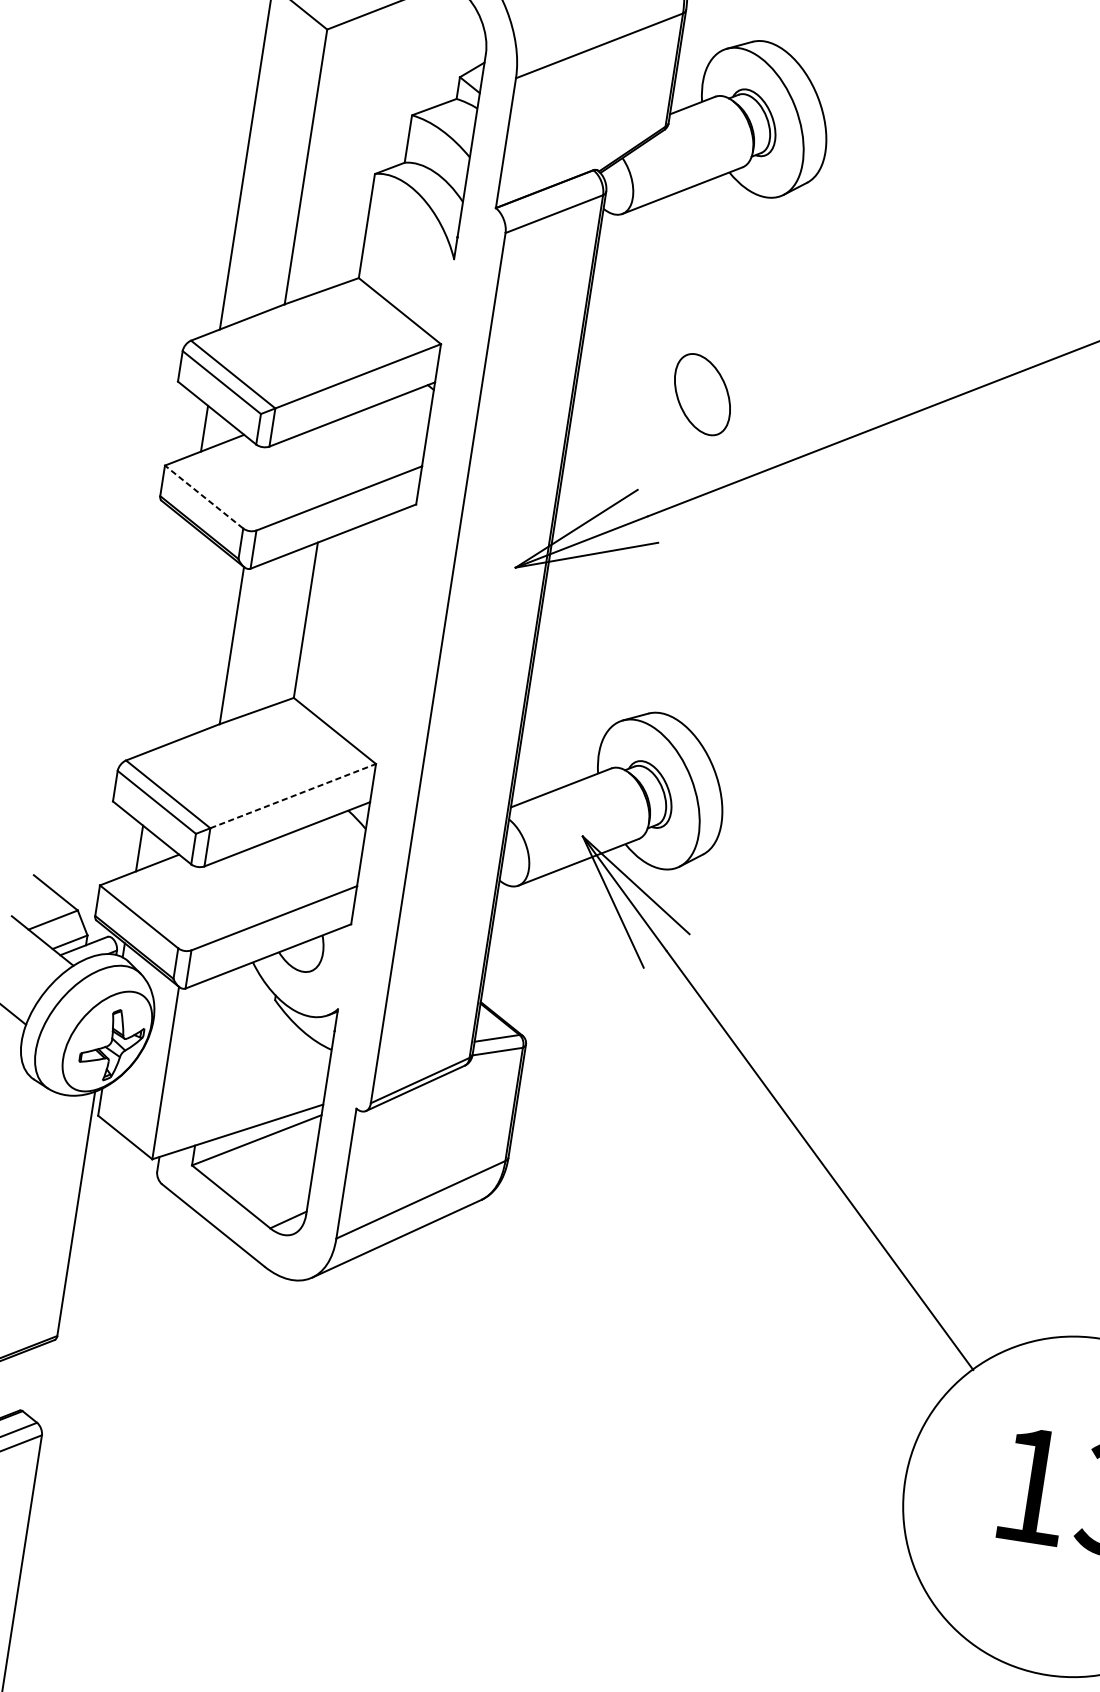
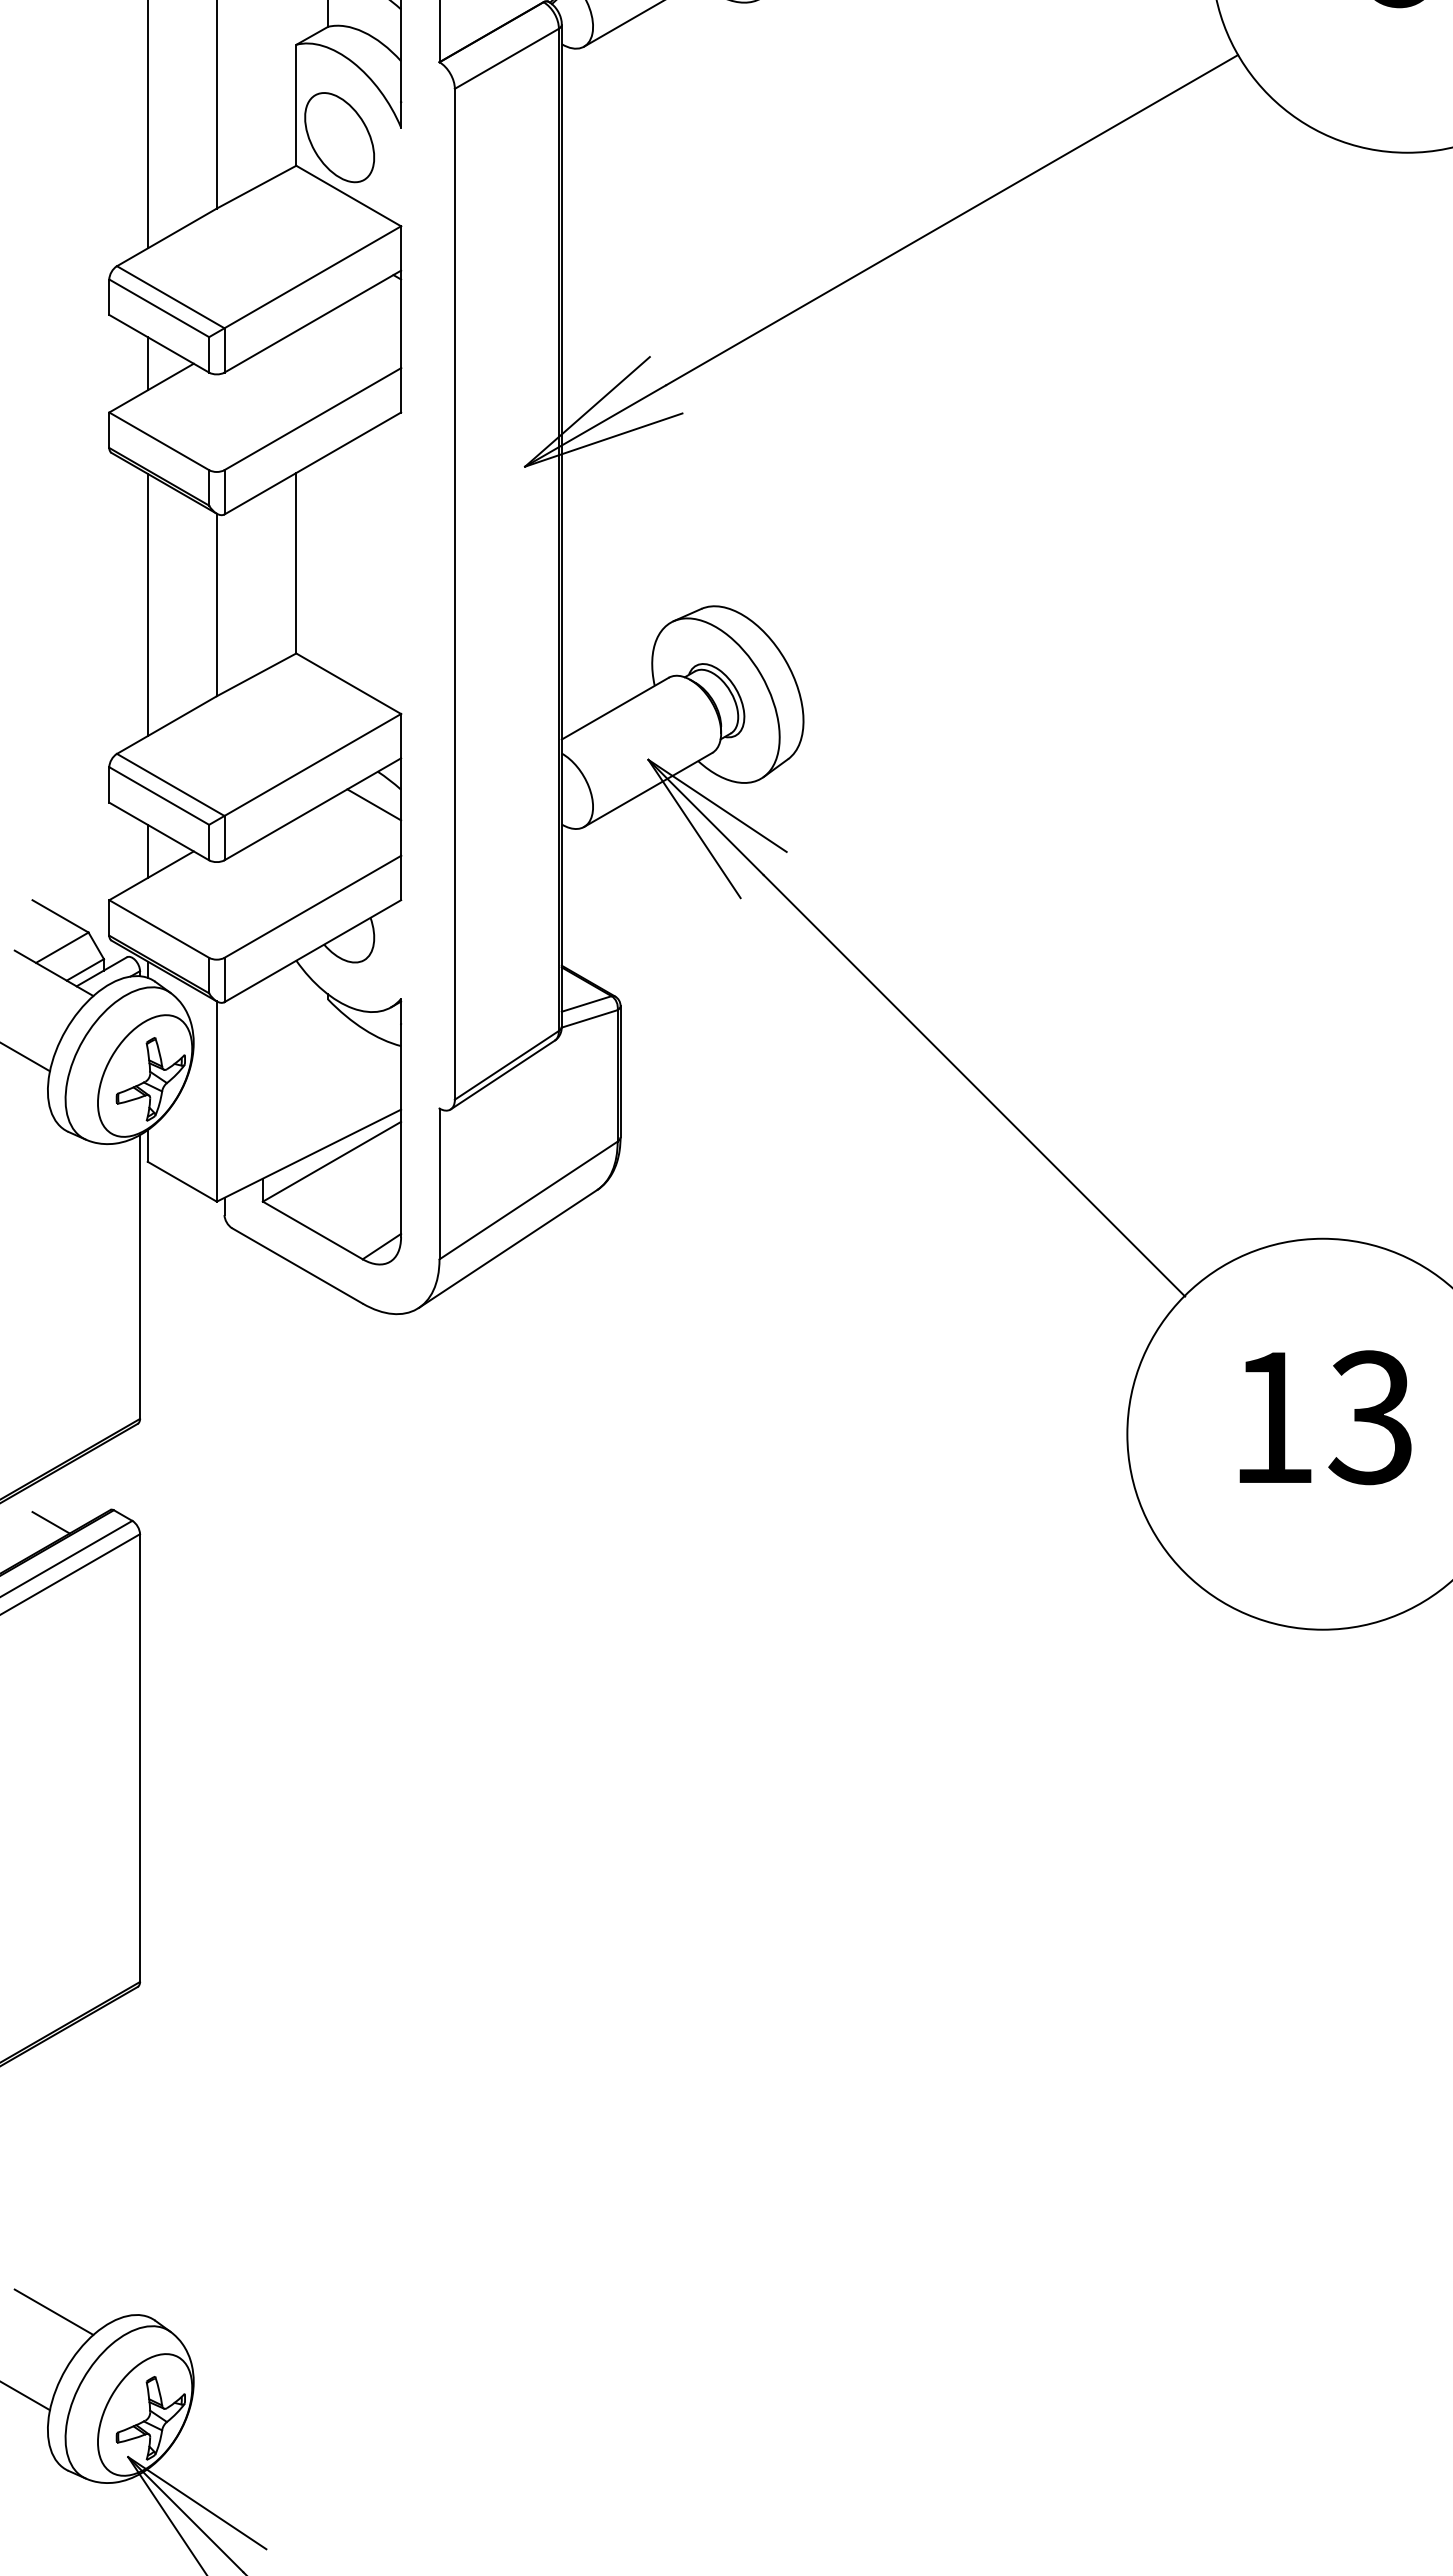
part: (702, 394) -> (339, 137), moved
line: (204, 497) -> (159, 441), dashed -> solid
line: (172, 635) -> (147, 604), added
line: (292, 795) -> (312, 764), dashed -> solid
line: (341, 838) -> (374, 804), added

